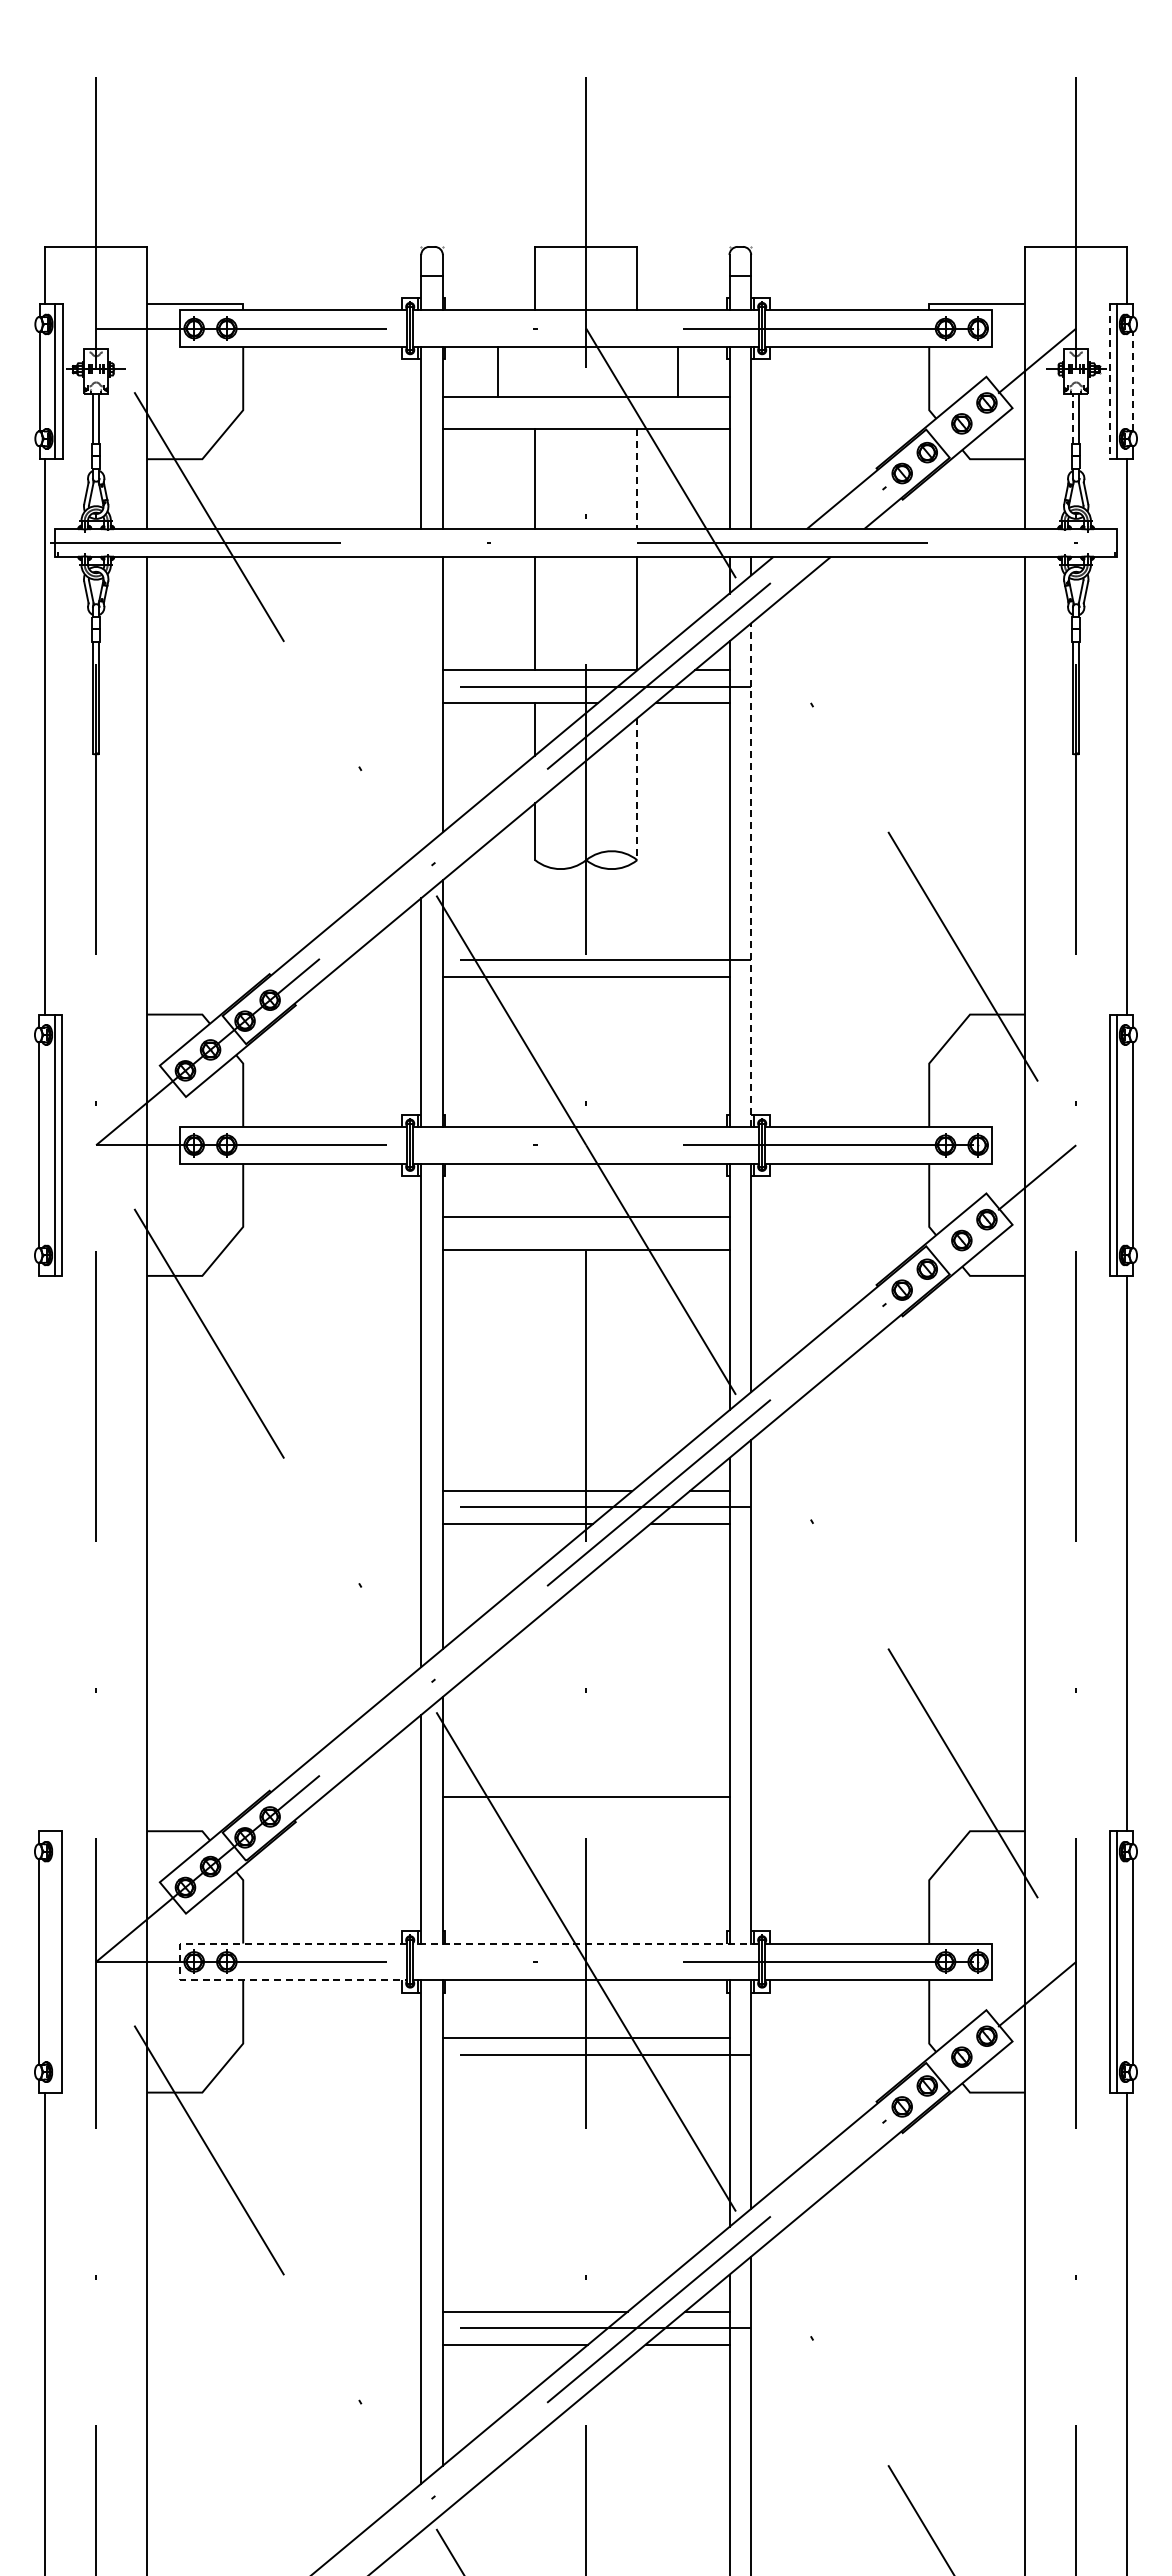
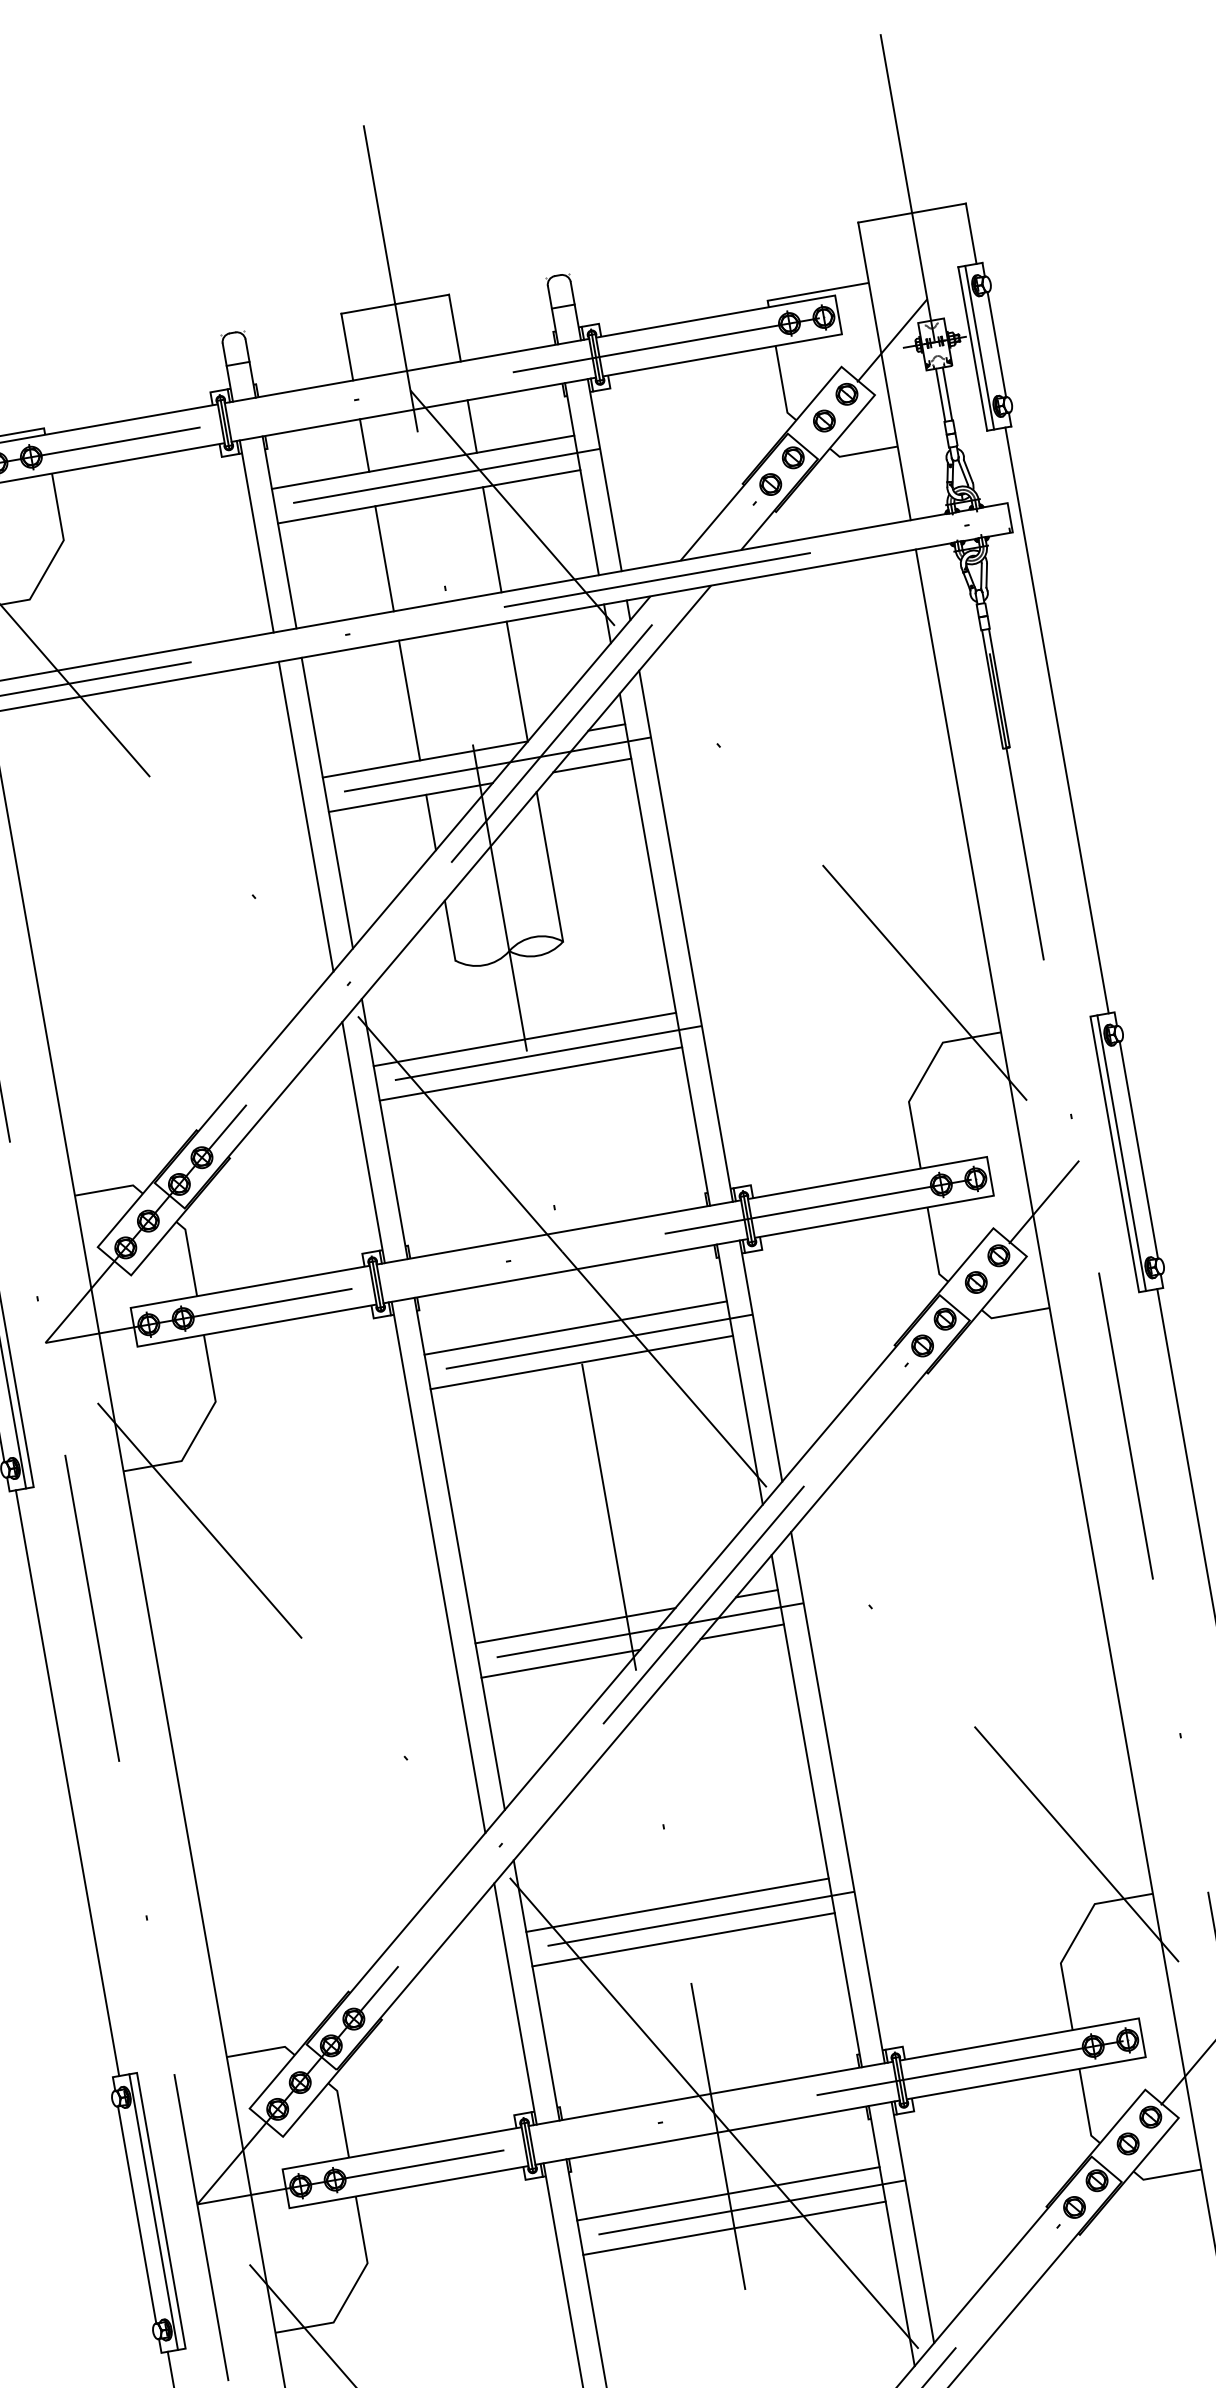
line: (498, 371) -> (364, 445), moved
line: (678, 371) -> (472, 426), moved
line: (1109, 381) -> (972, 348), dashed -> solid
line: (1132, 381) -> (996, 344), dashed -> solid
line: (586, 413) -> (426, 479), added
line: (1072, 418) -> (940, 394), dashed -> solid
line: (637, 479) -> (492, 540), dashed -> solid
line: (421, 703) -> (306, 816), added
line: (637, 789) -> (550, 867), dashed -> solid
line: (751, 875) -> (686, 936), dashed -> solid
line: (585, 943) -> (524, 1039), added
line: (586, 1233) -> (579, 1344), added
line: (45, 1553) -> (67, 1783), added
line: (585, 1764) -> (676, 1905), added
line: (586, 1781) -> (680, 1922), added
line: (586, 1943) -> (711, 2093), dashed -> solid
line: (54, 1961) -> (153, 2211), added
line: (180, 1962) -> (286, 2189), dashed -> solid
line: (585, 2070) -> (733, 2227), added

